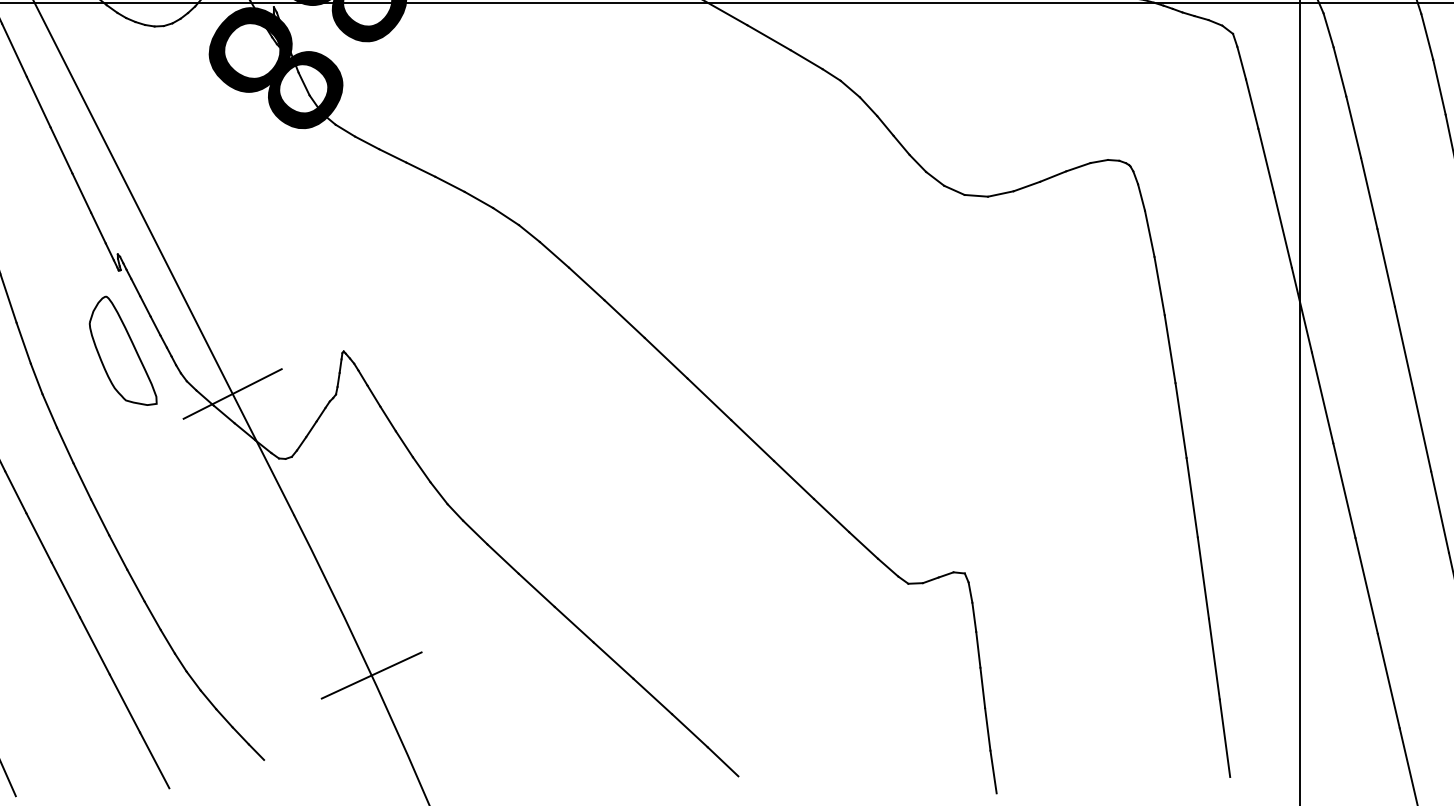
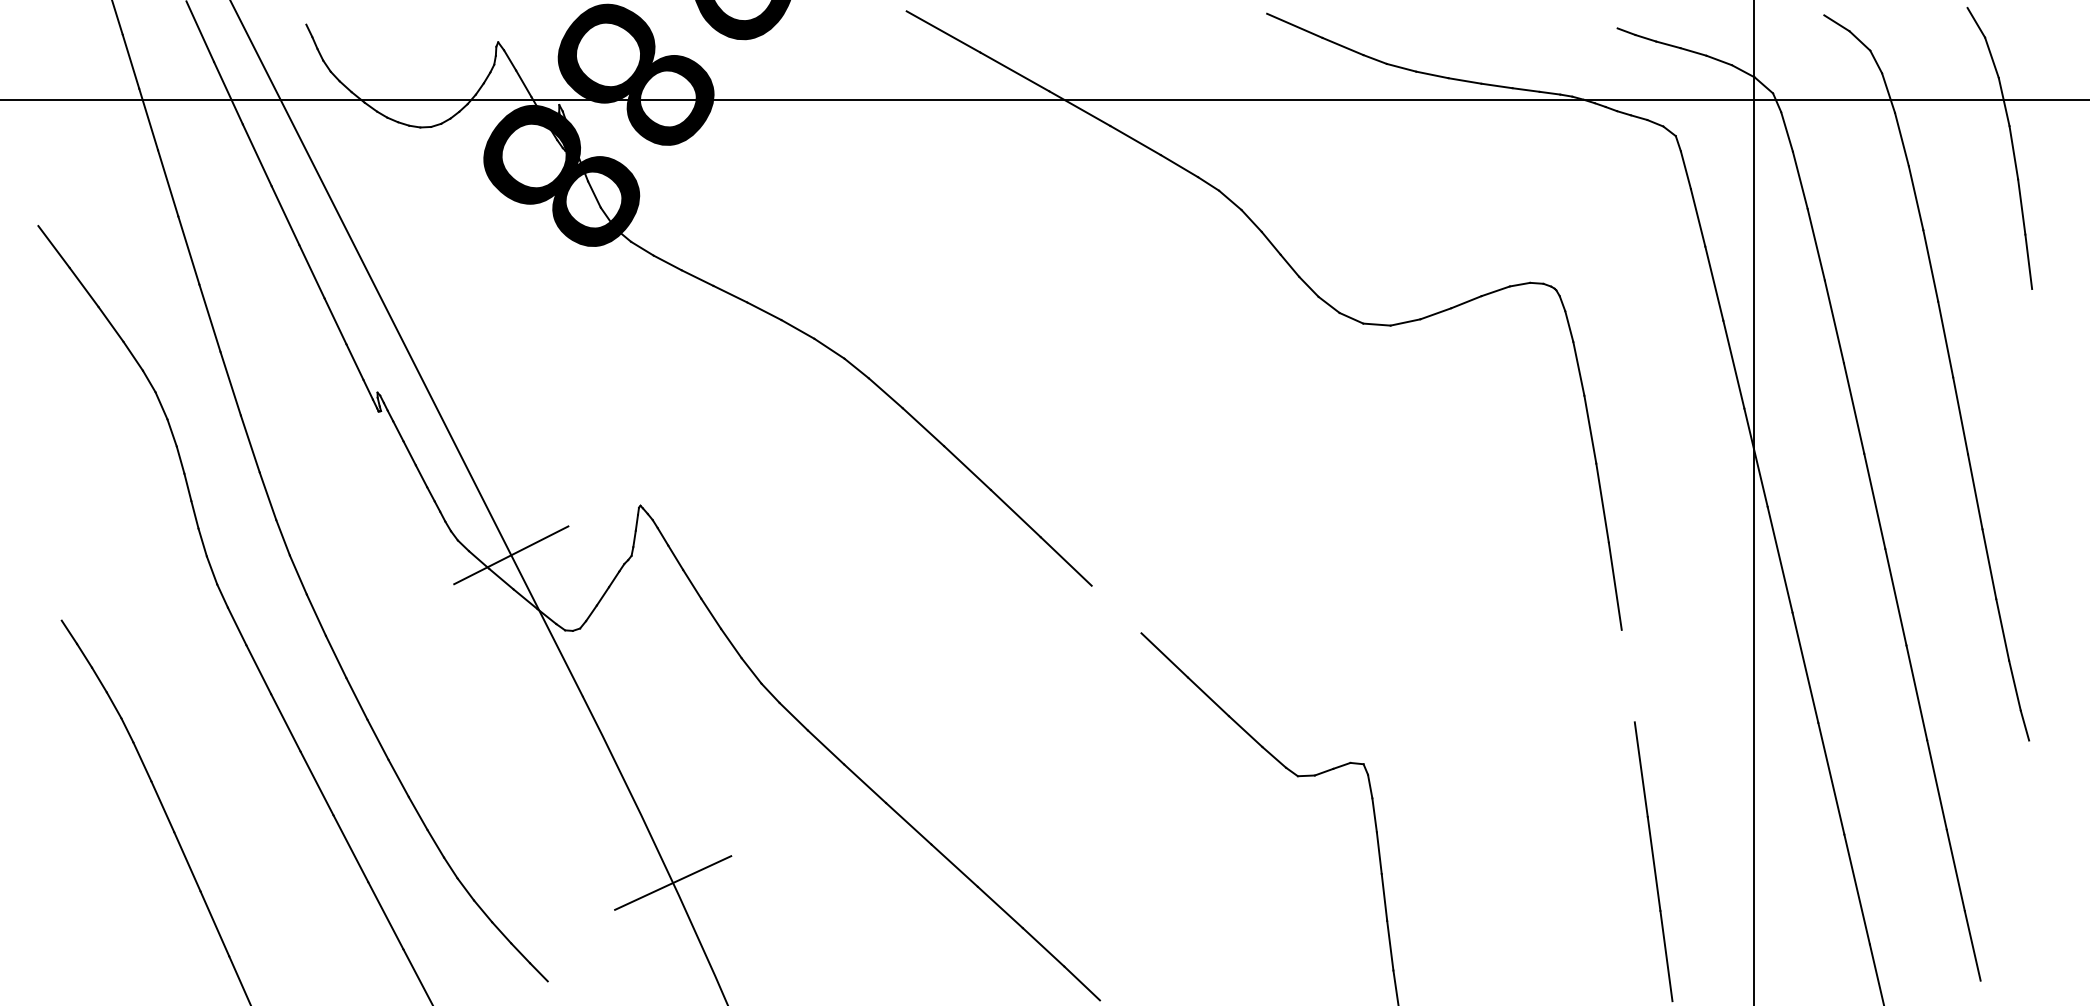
part: (122, 351) -> (383, 505), removed
line: (752, 440) -> (1116, 609), removed
line: (1191, 497) -> (1627, 675), removed

